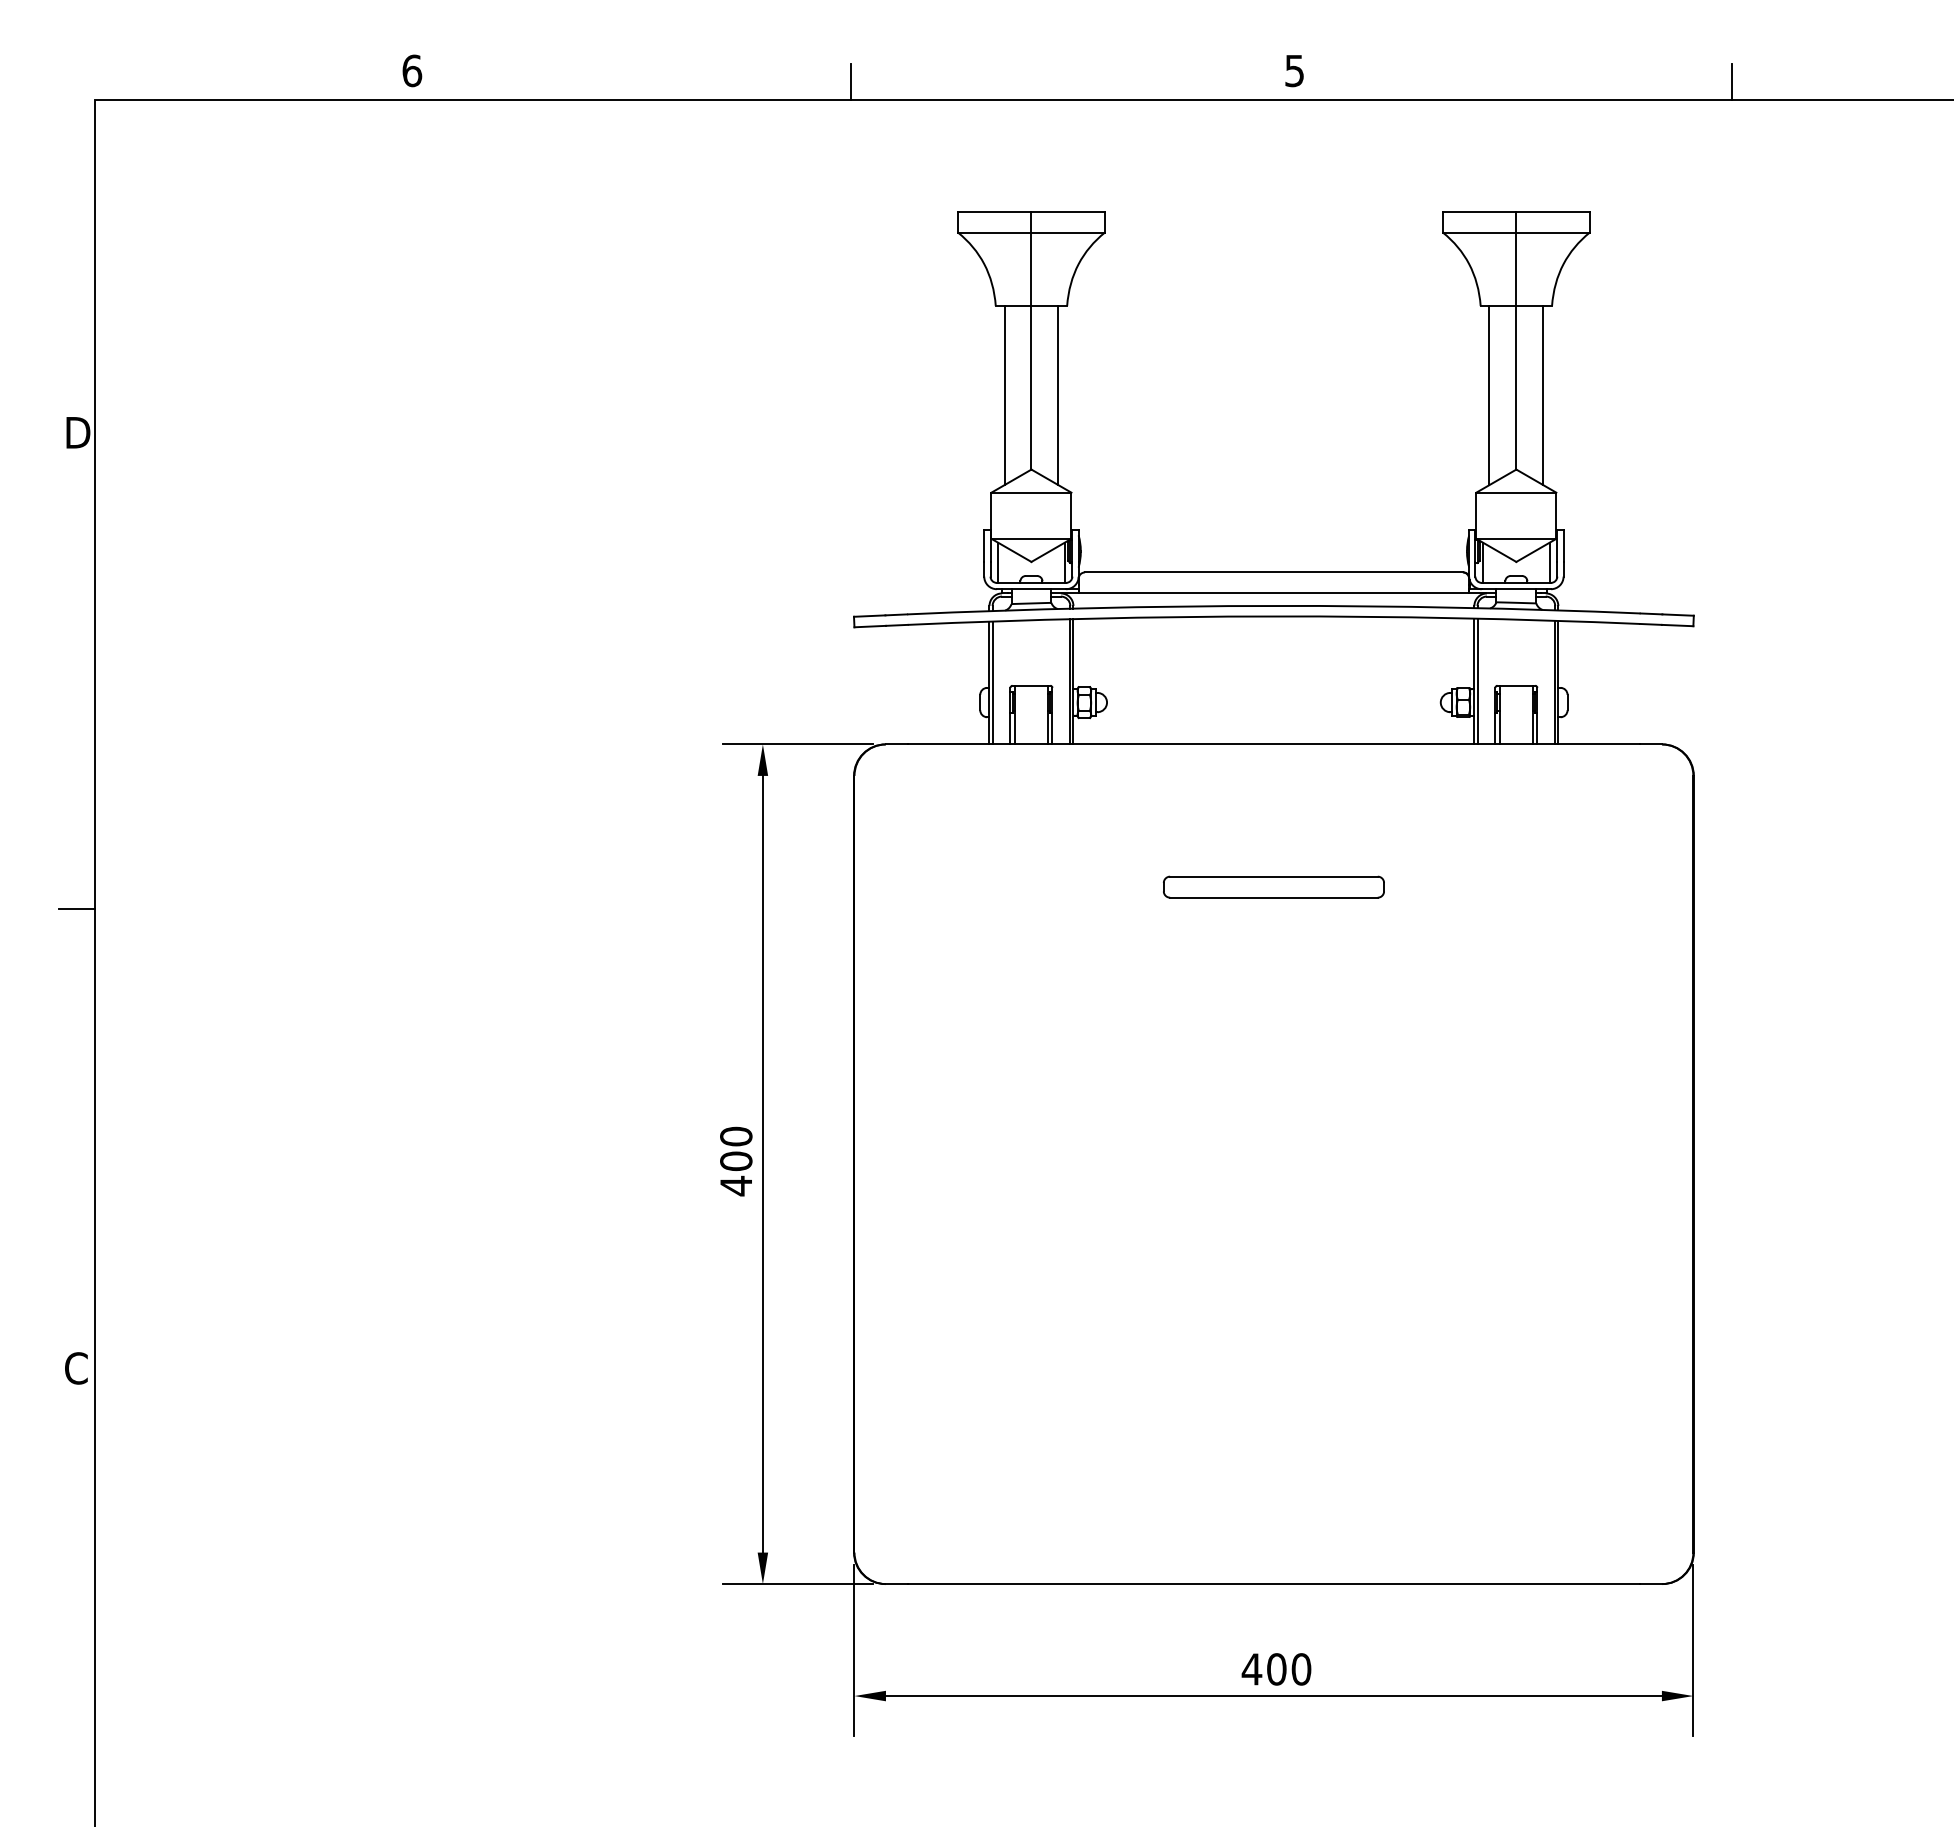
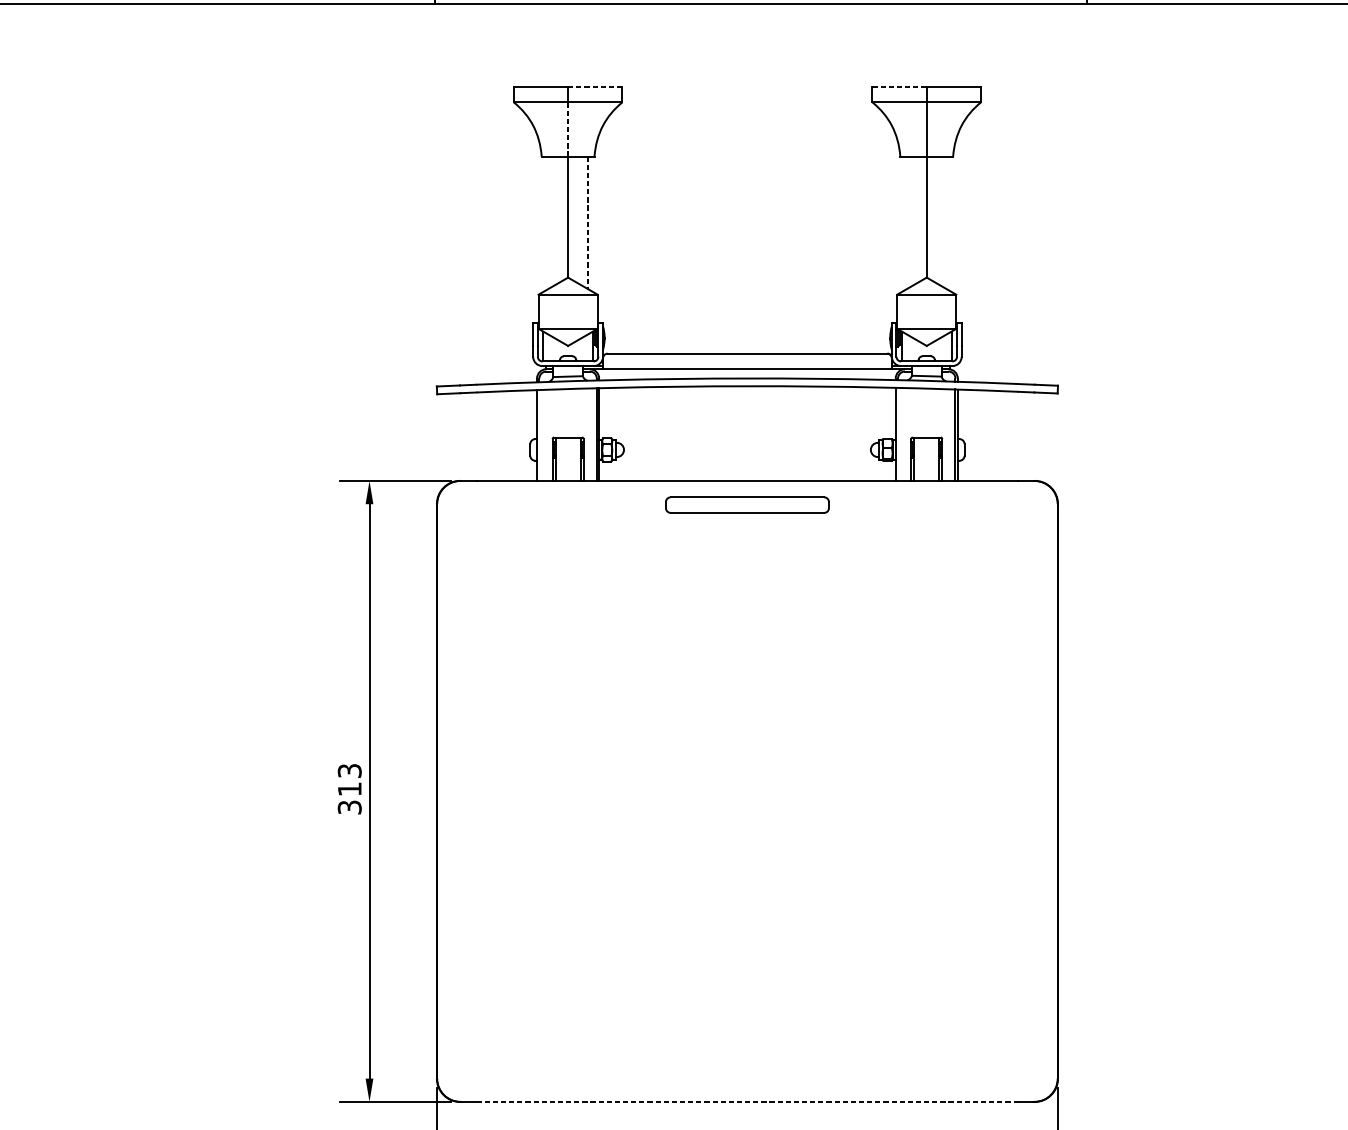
line: (1068, 211) -> (595, 86), solid -> dashed
line: (1479, 211) -> (899, 86), solid -> dashed
line: (1031, 269) -> (568, 129), solid -> dashed
line: (1004, 395) -> (548, 222), removed
line: (1058, 395) -> (588, 222), solid -> dashed
line: (1489, 395) -> (906, 222), removed
line: (1543, 395) -> (946, 222), removed
line: (1477, 681) -> (898, 434), removed
line: (992, 682) -> (539, 435), removed
part: (1273, 886) -> (747, 504), moved
text: (736, 1161) -> (349, 789), 400 -> 313
line: (1274, 1584) -> (747, 1102), solid -> dashed

